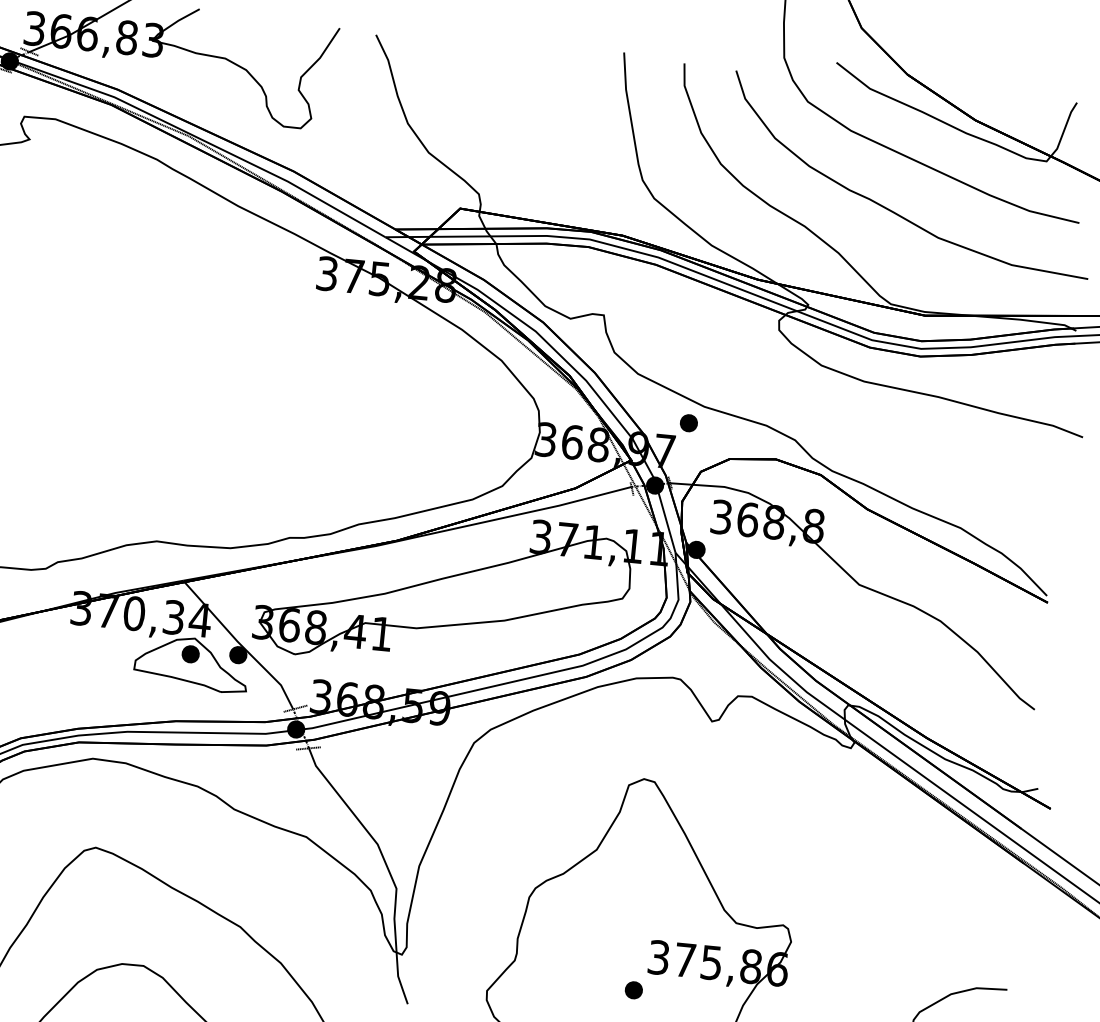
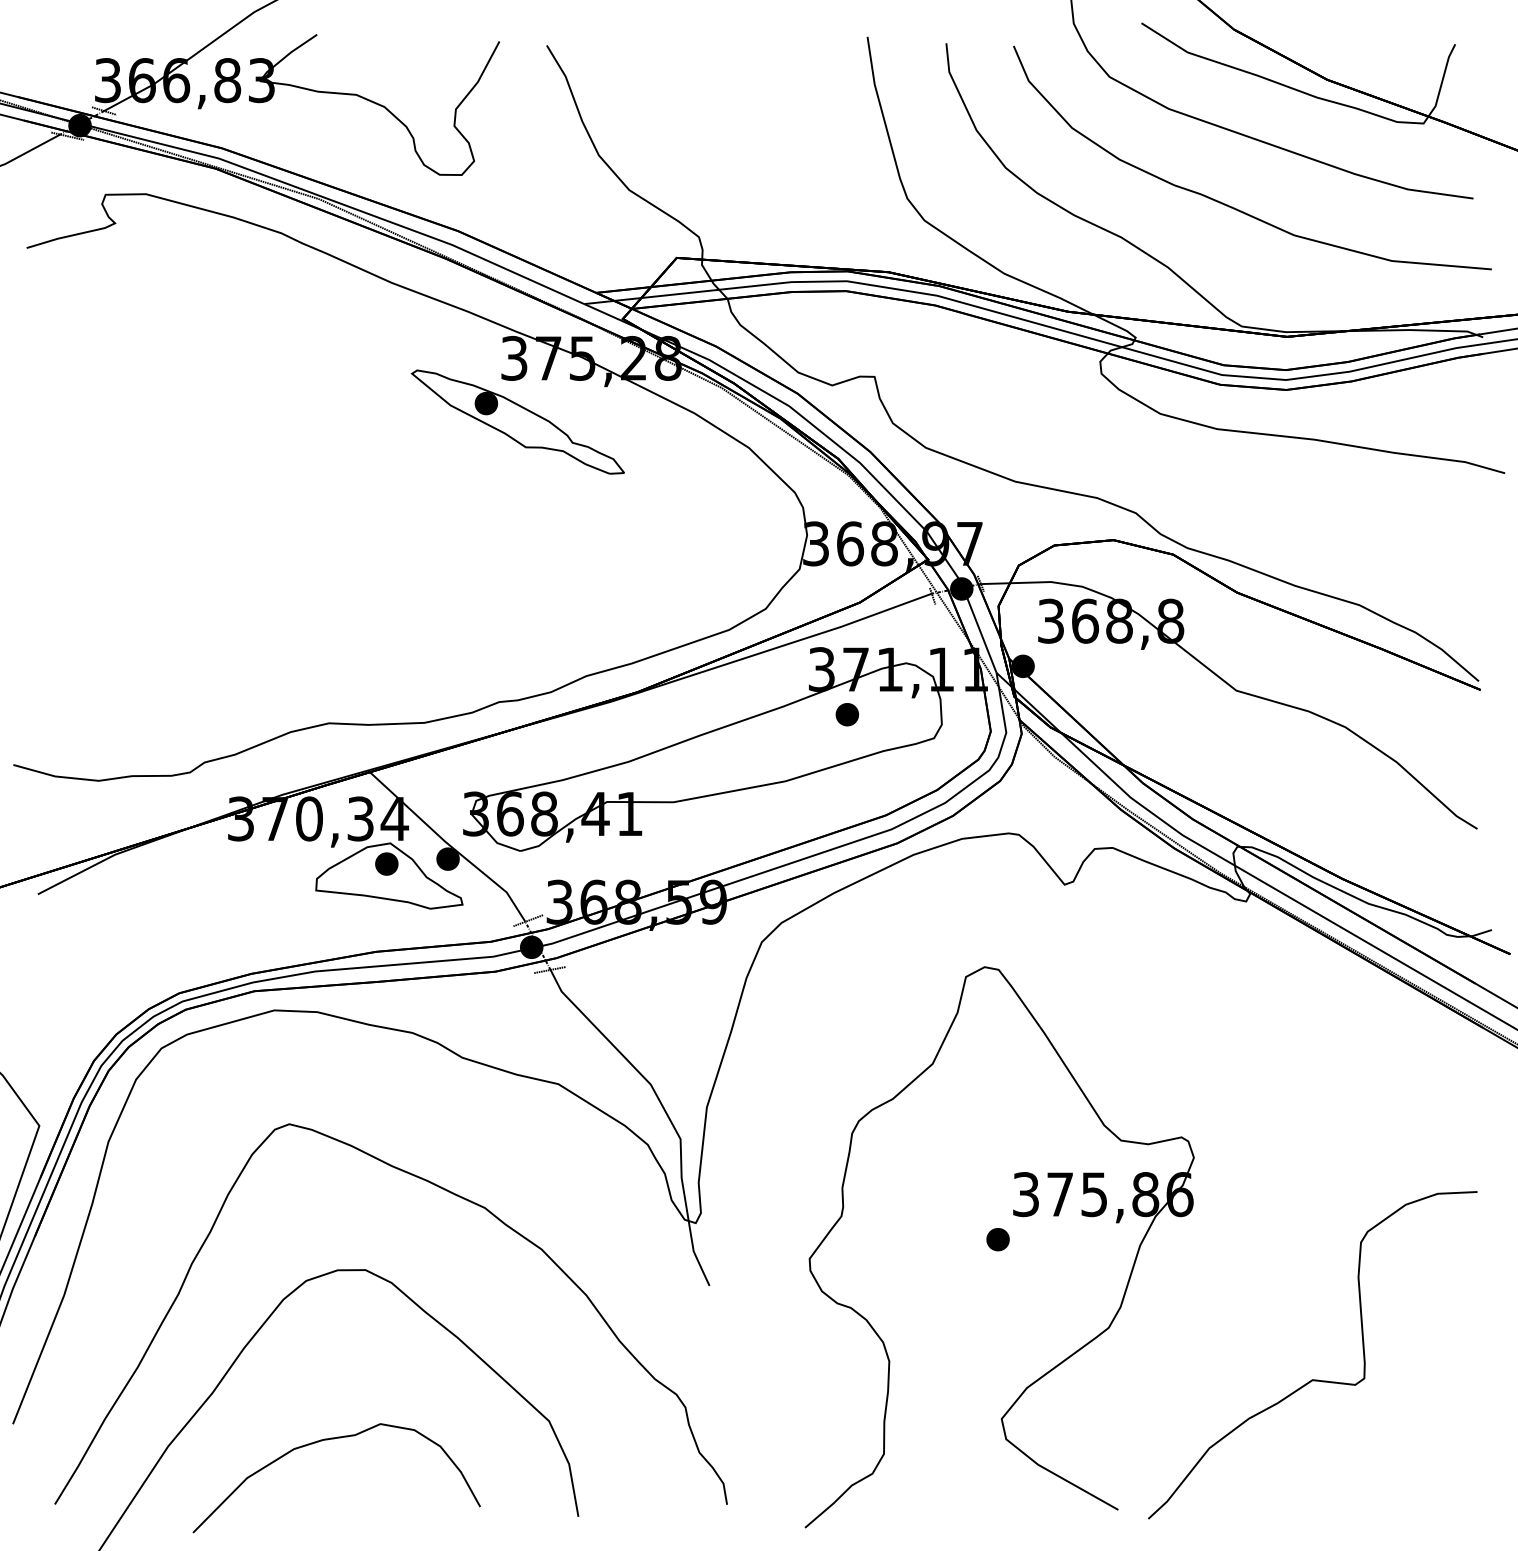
part: (324, 322) -> (517, 421), added
part: (688, 423) -> (846, 714), moved

